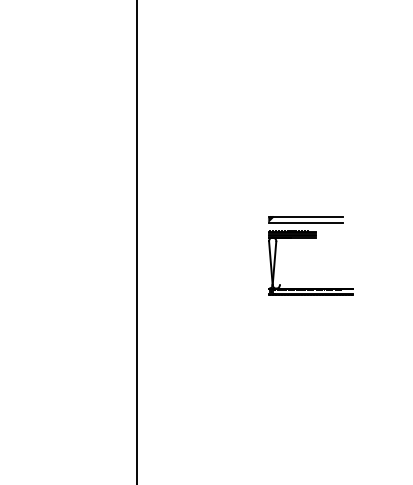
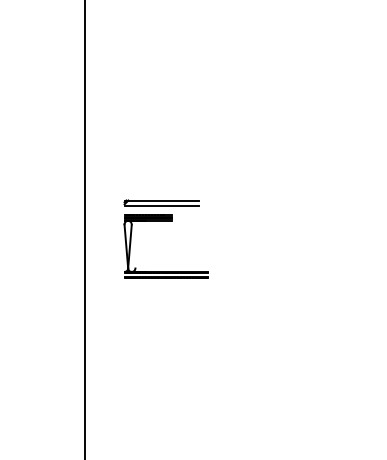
part: (310, 238) -> (165, 221), moved

